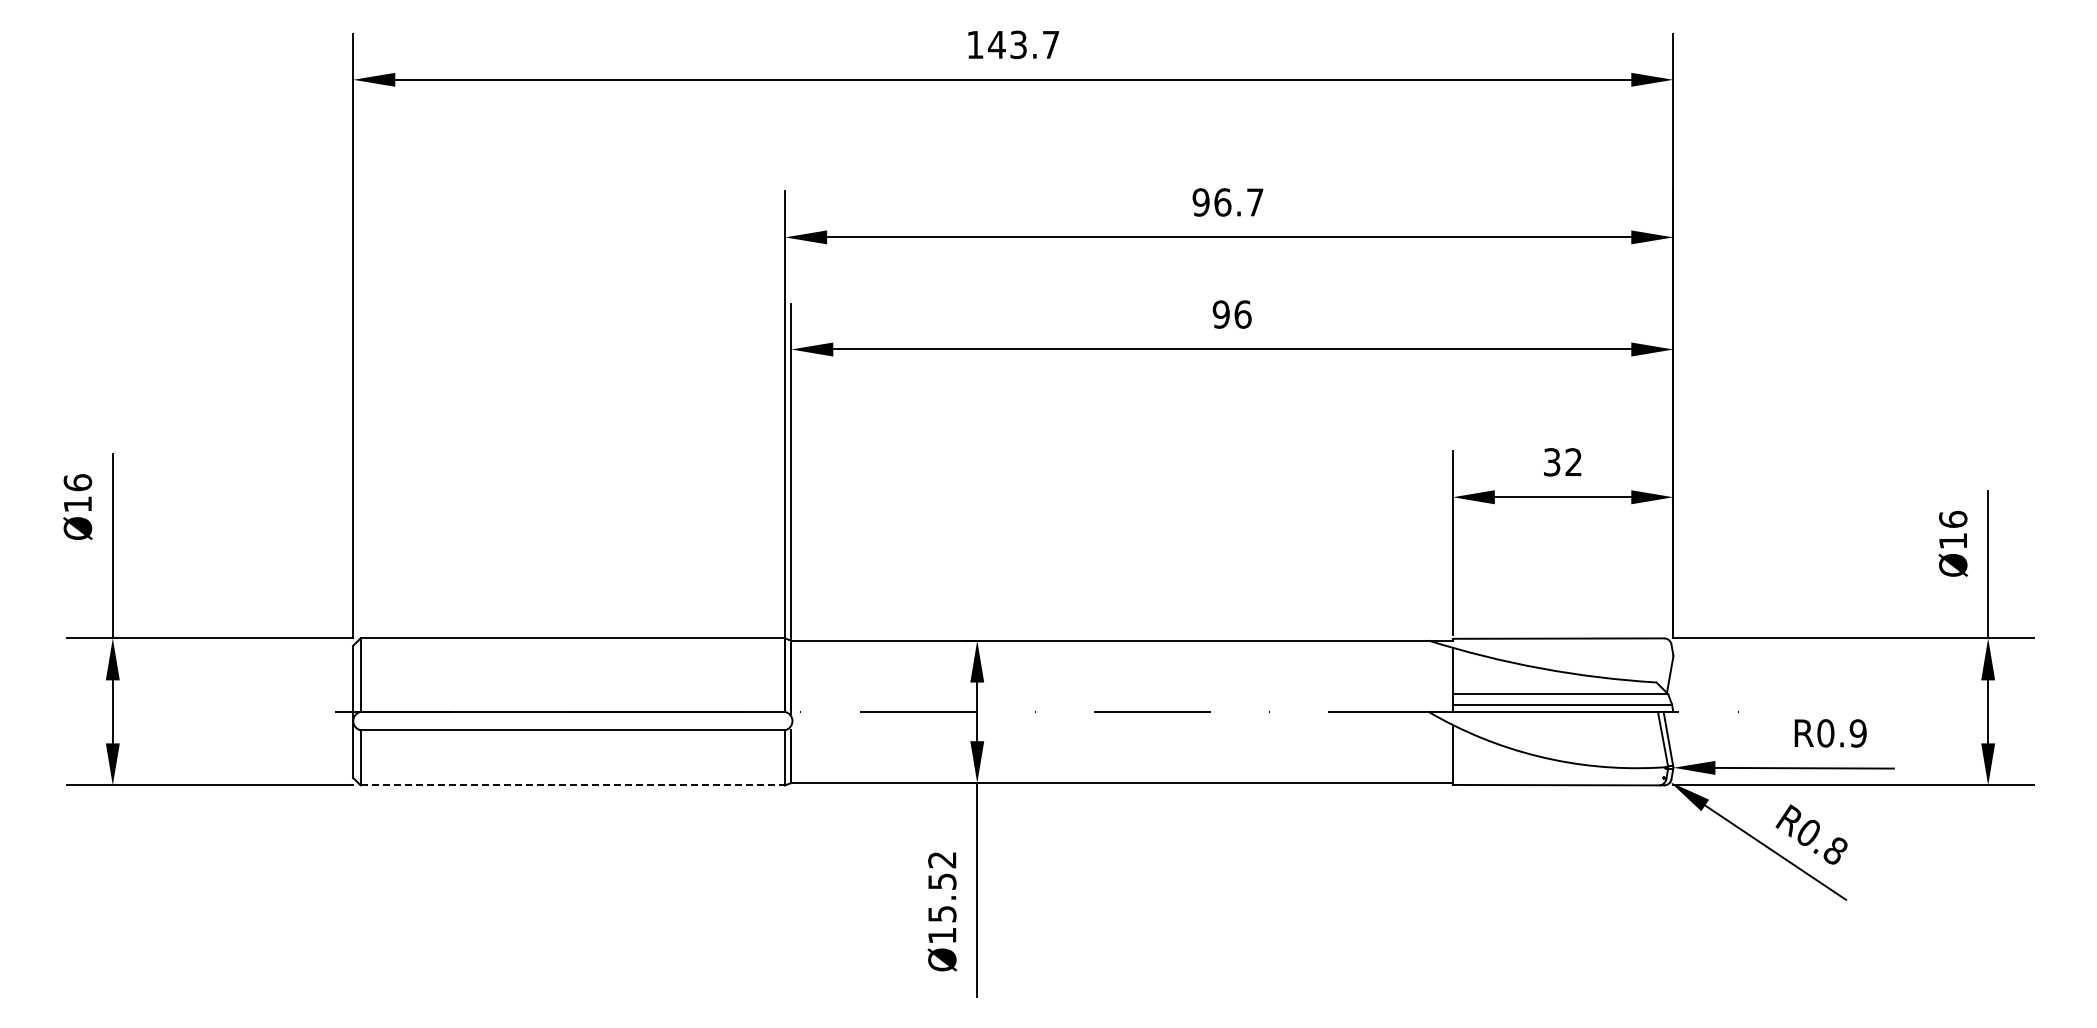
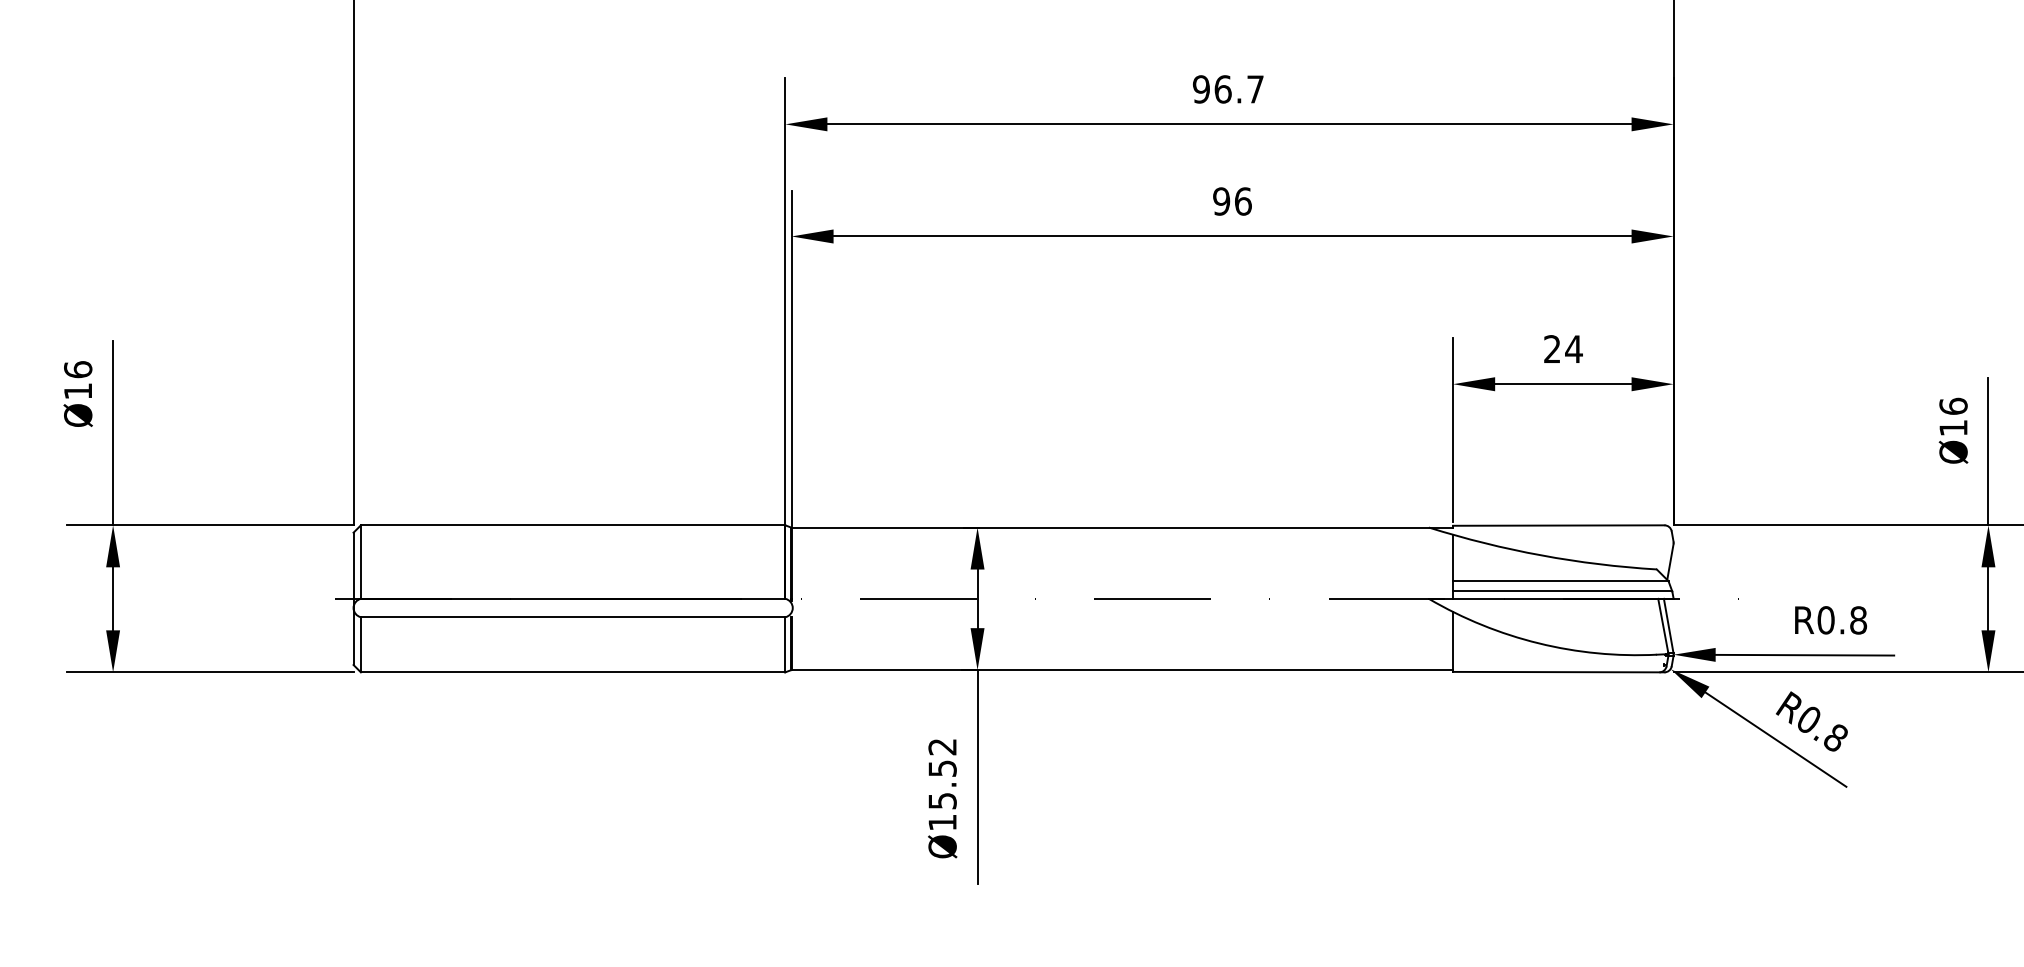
text: (1562, 462) -> (1562, 349), 32 -> 24
text: (1857, 733) -> (1857, 620), R0.9 -> R0.8
line: (573, 785) -> (573, 672), dashed -> solid

